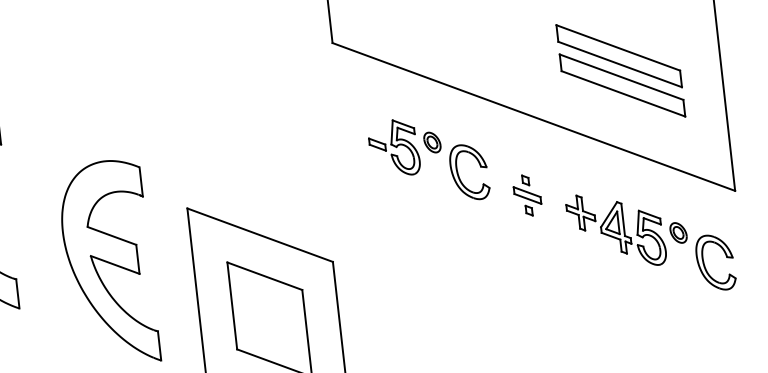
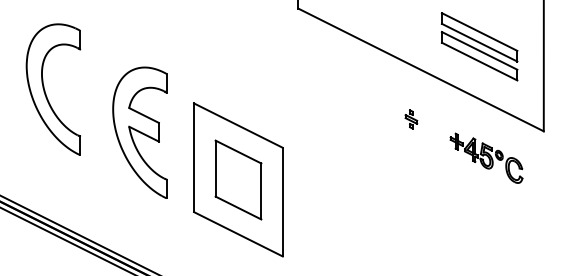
part: (427, 161) -> (350, 90), removed
part: (527, 195) -> (411, 119), size x0.7
part: (650, 243) -> (486, 158), size x0.7

